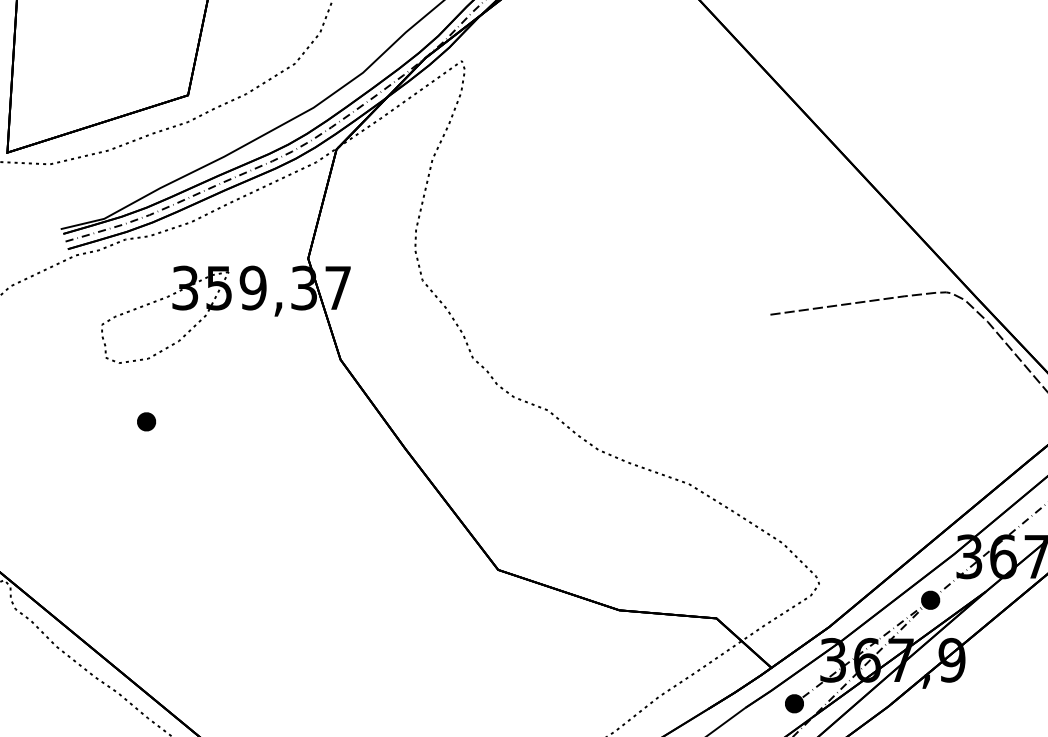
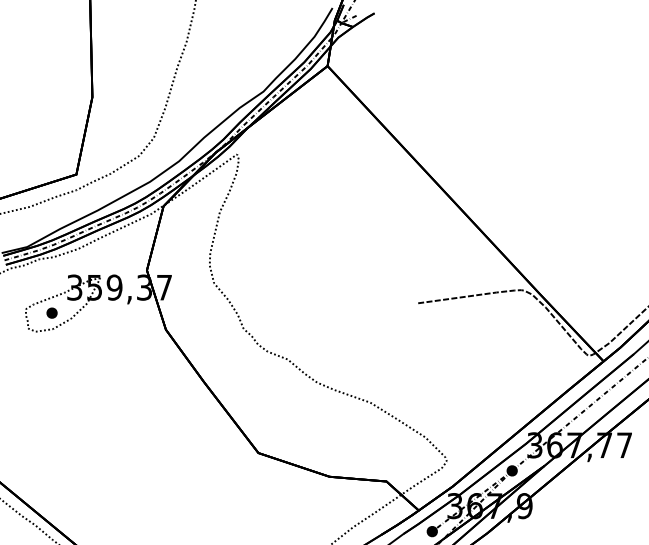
part: (145, 420) -> (51, 312), moved

